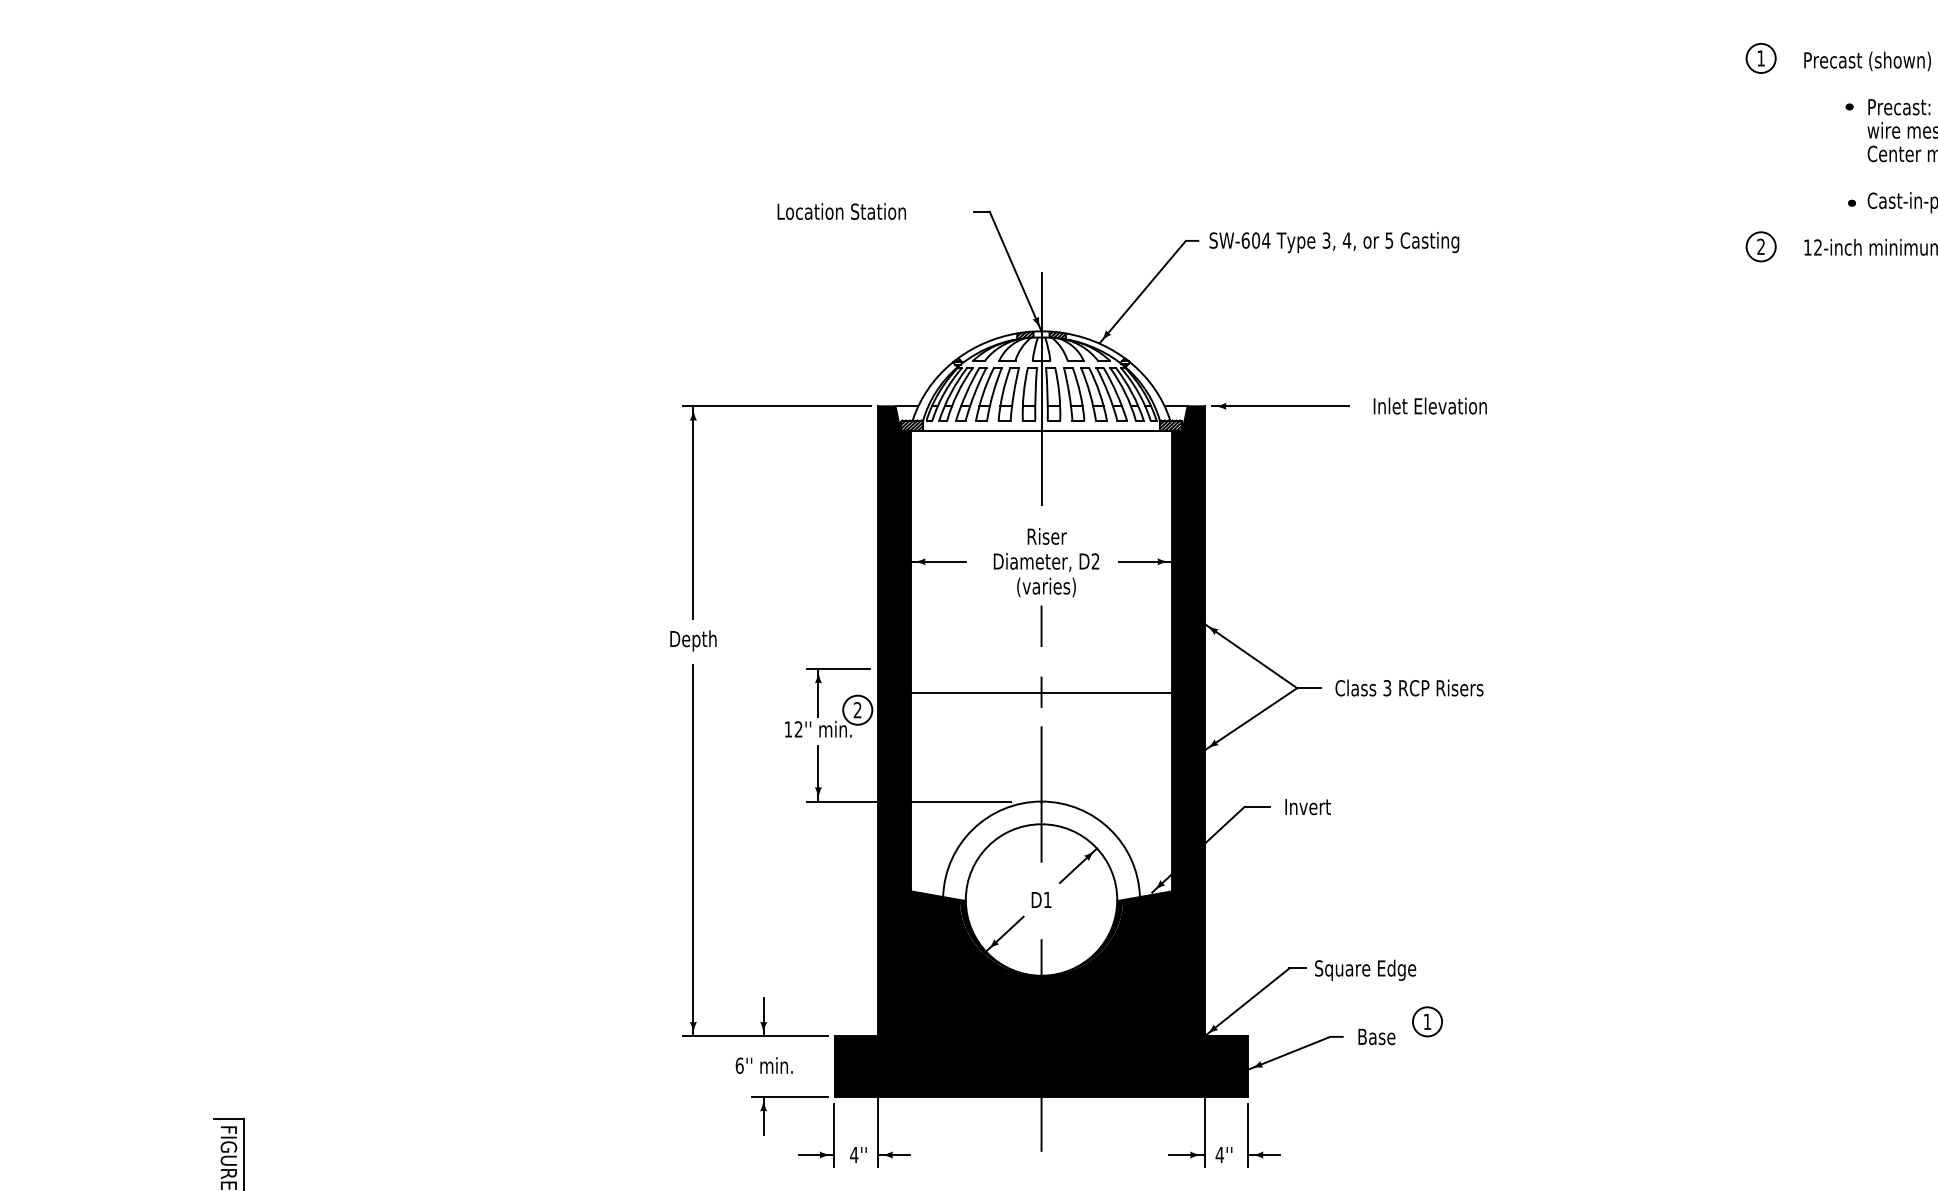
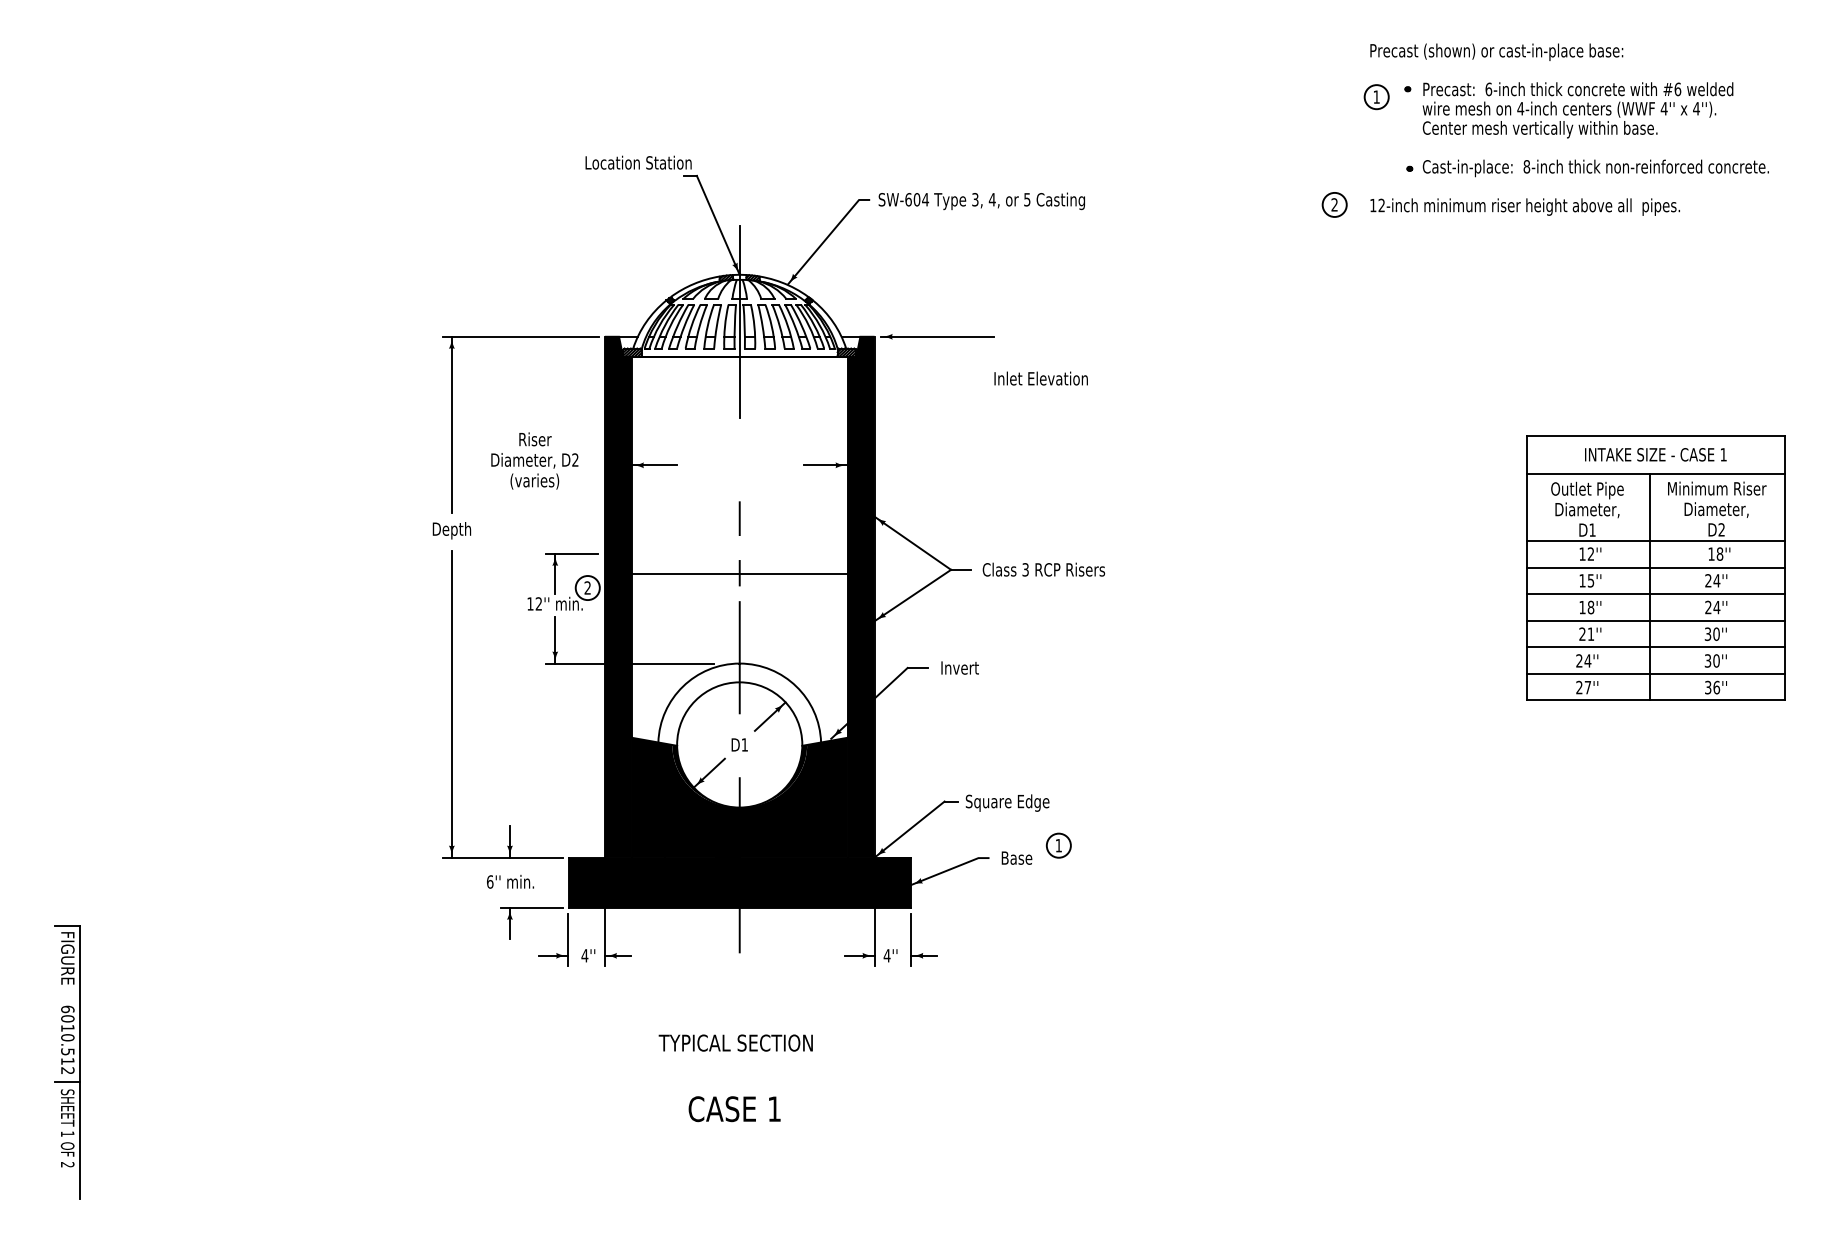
part: (1760, 58) -> (1376, 97), moved
text: (841, 211) -> (638, 162), moved
text: (1429, 405) -> (1040, 378), moved
text: (1046, 562) -> (534, 460), moved

